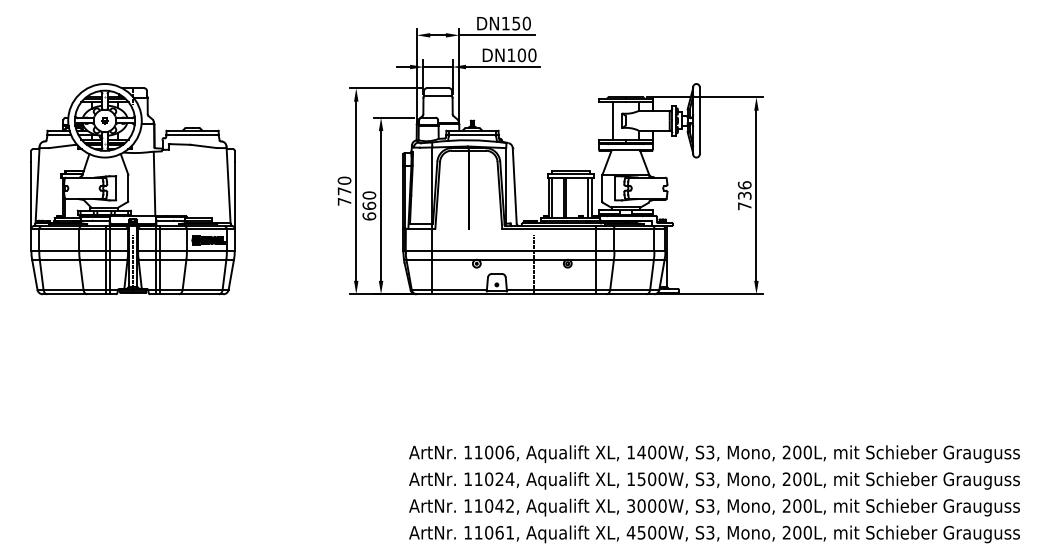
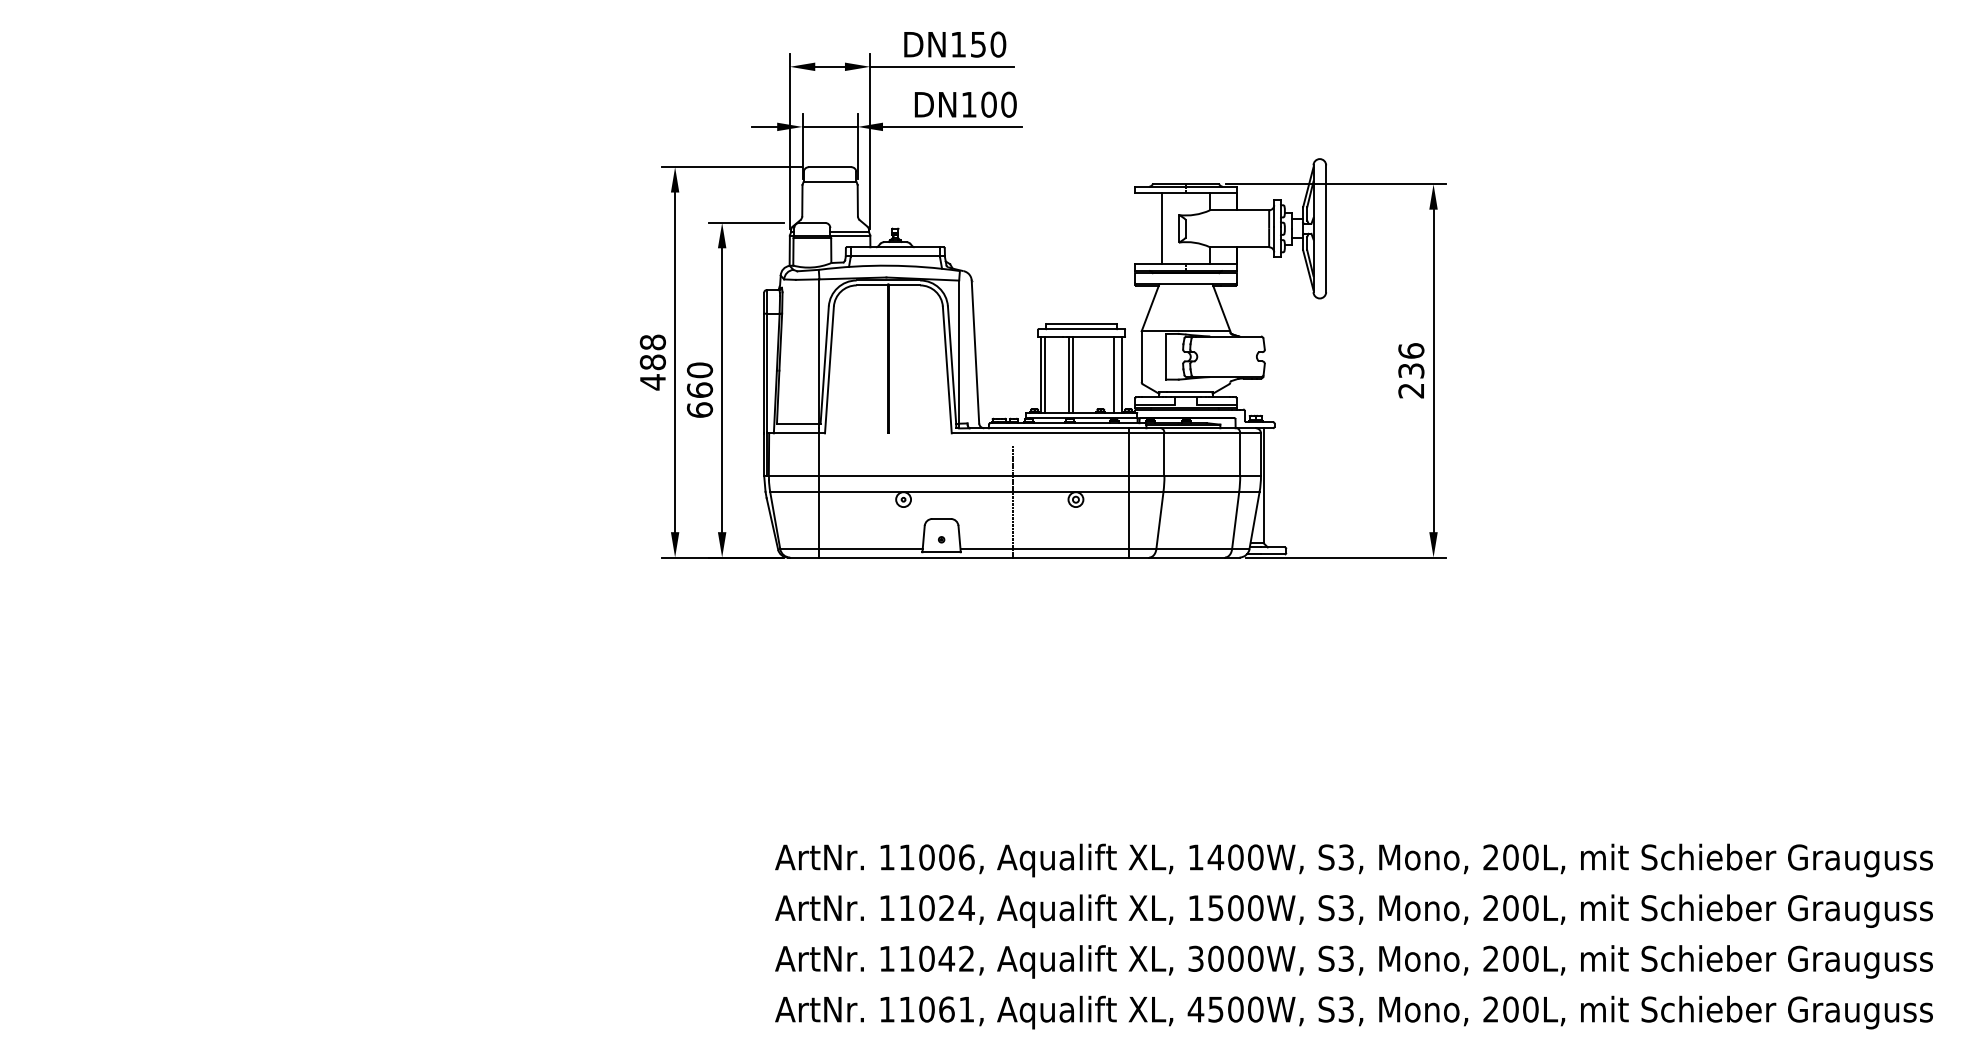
part: (132, 189) -> (251, 358), removed
text: (344, 191) -> (652, 362), 770 -> 488
text: (744, 206) -> (1410, 391), 736 -> 236

